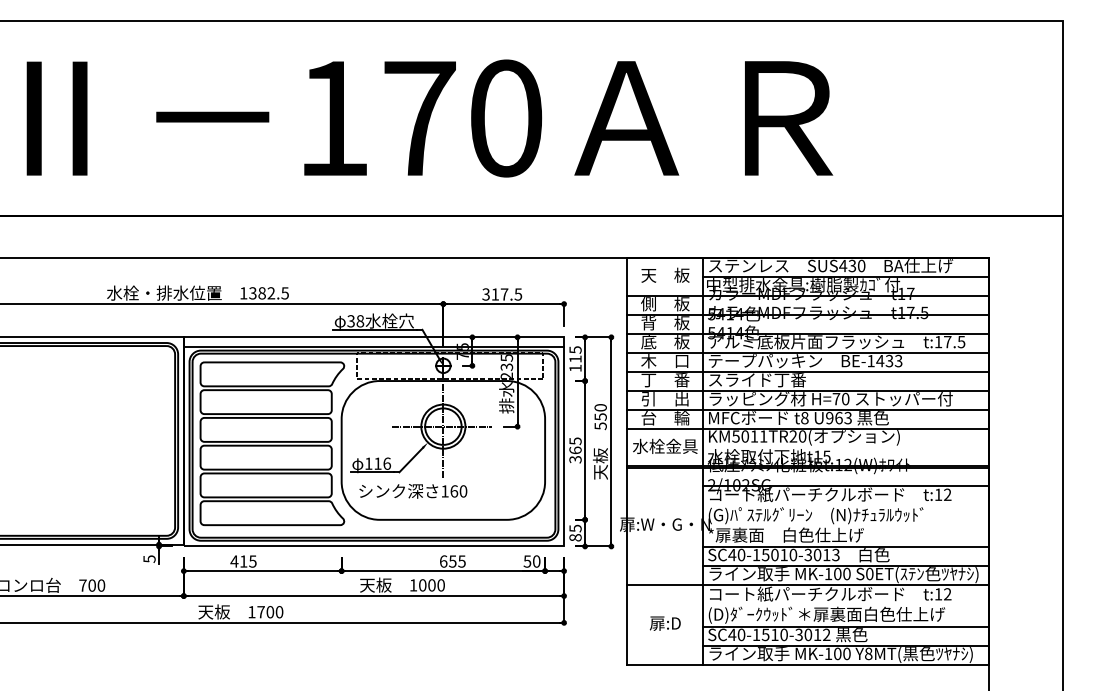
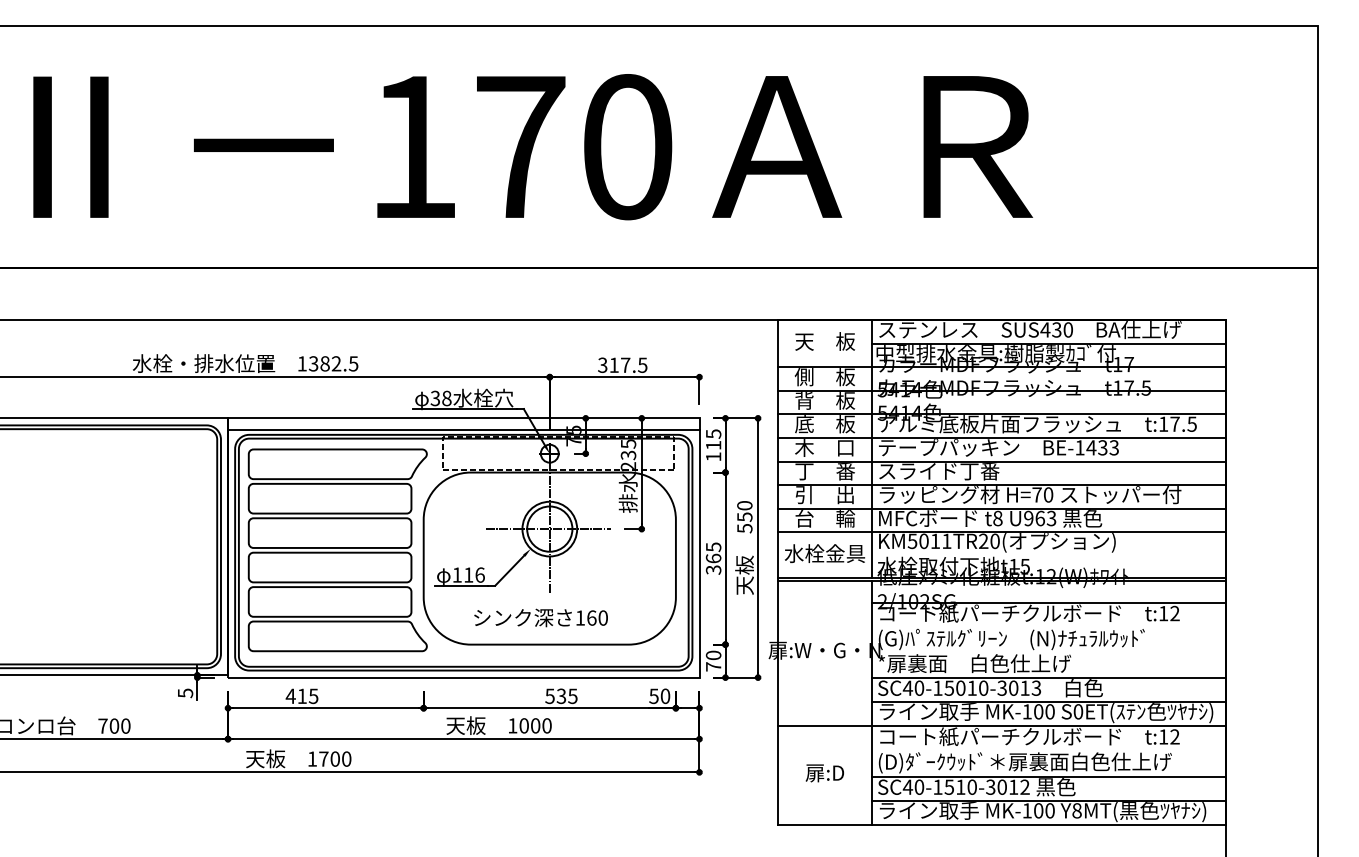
text: (413, 491) -> (541, 618), moved
text: (575, 532) -> (713, 660), 85 -> 70
text: (447, 561) -> (554, 696), 655 -> 535

